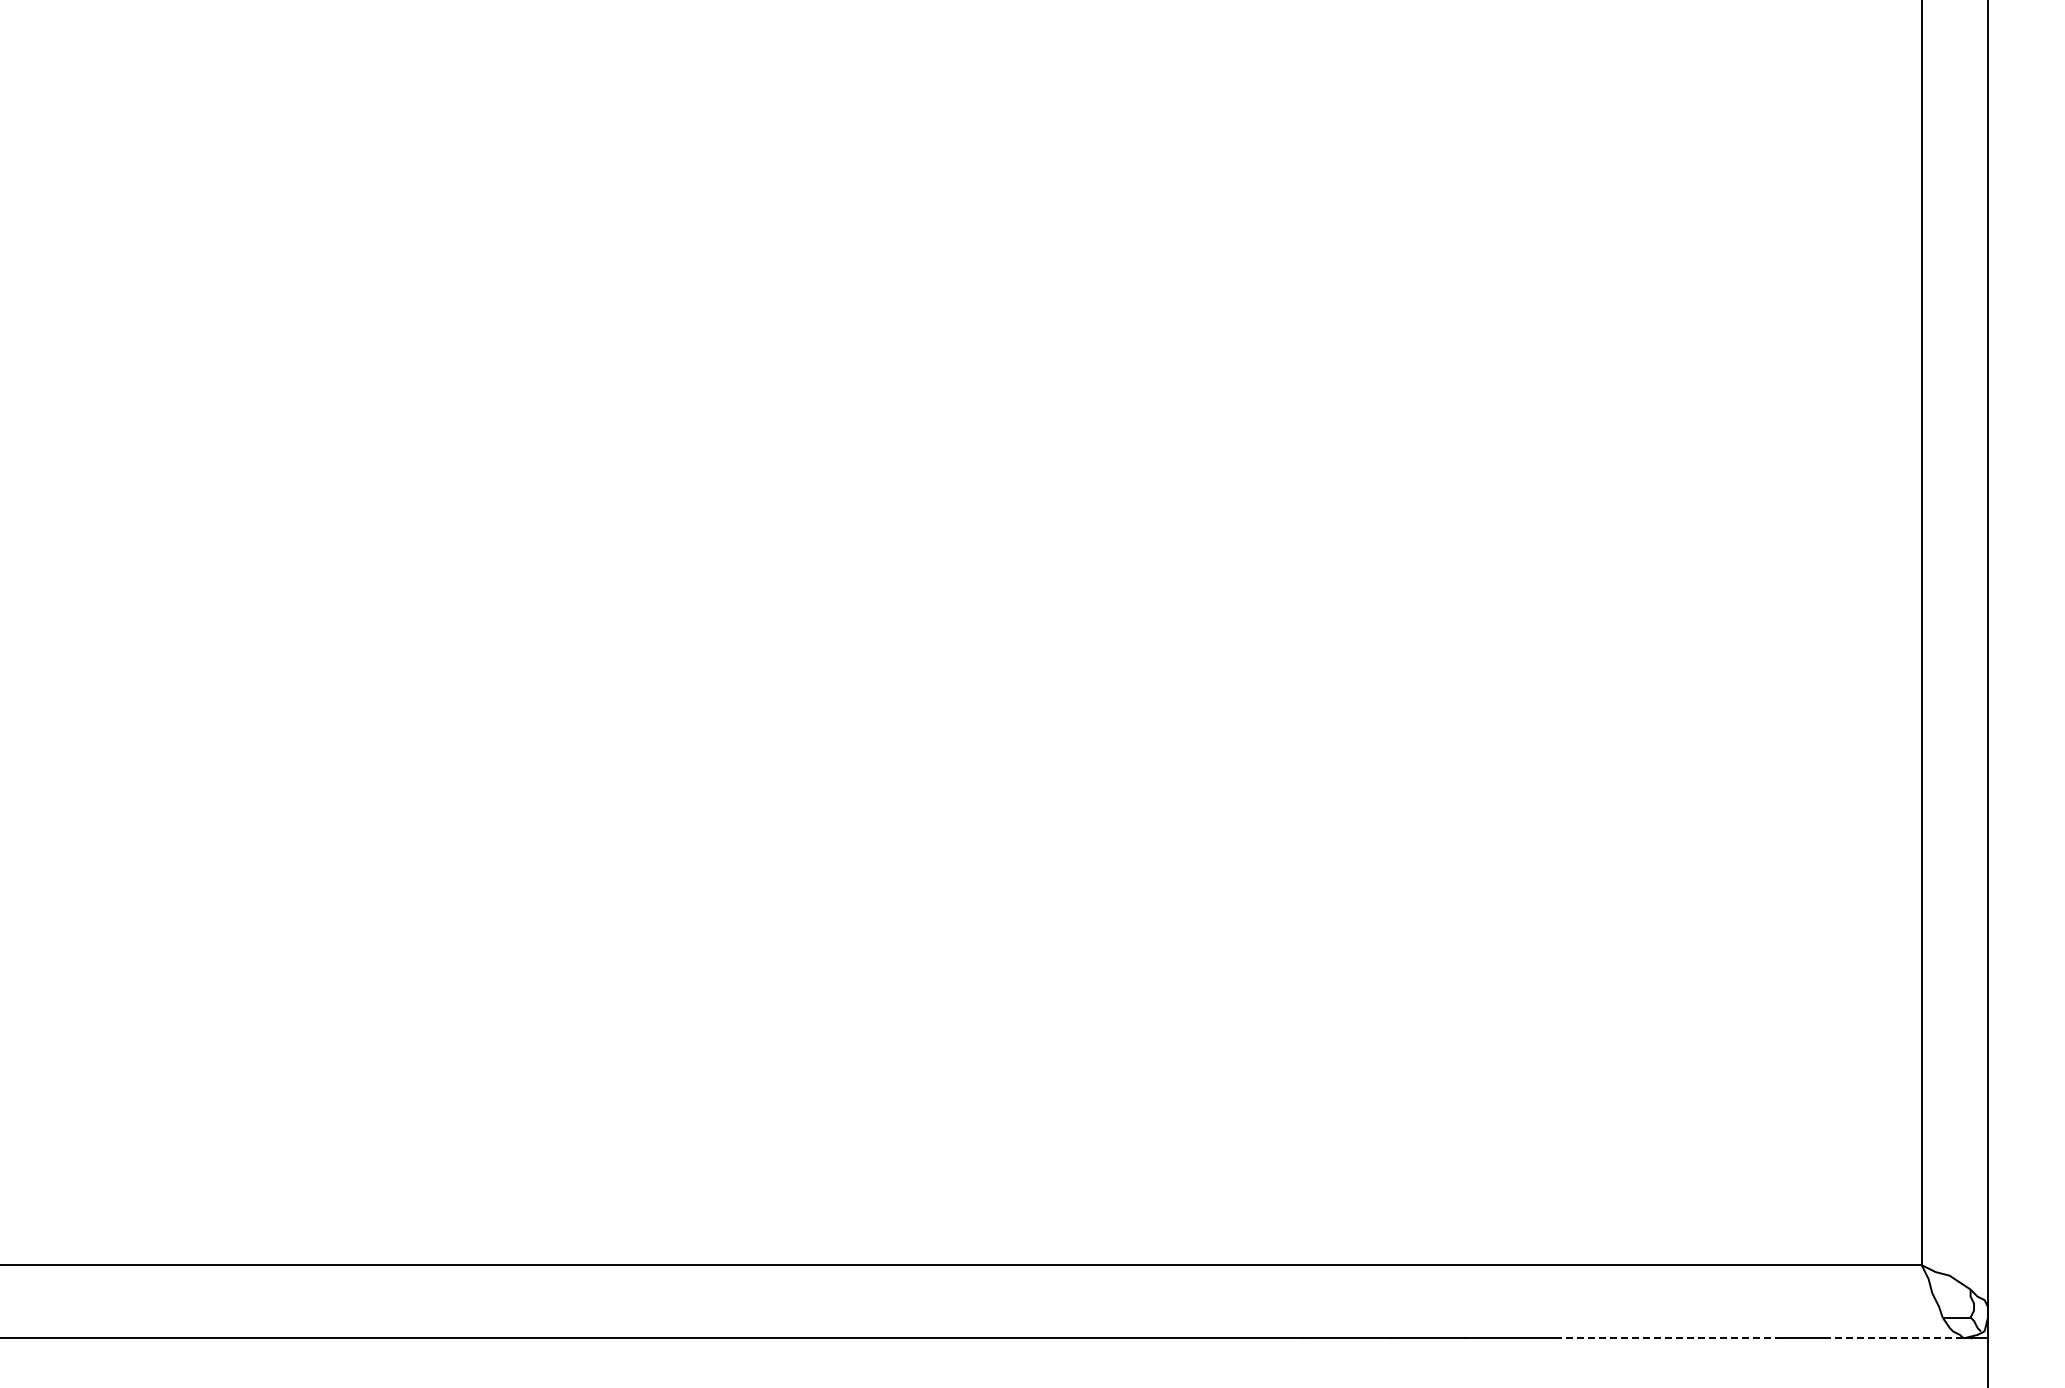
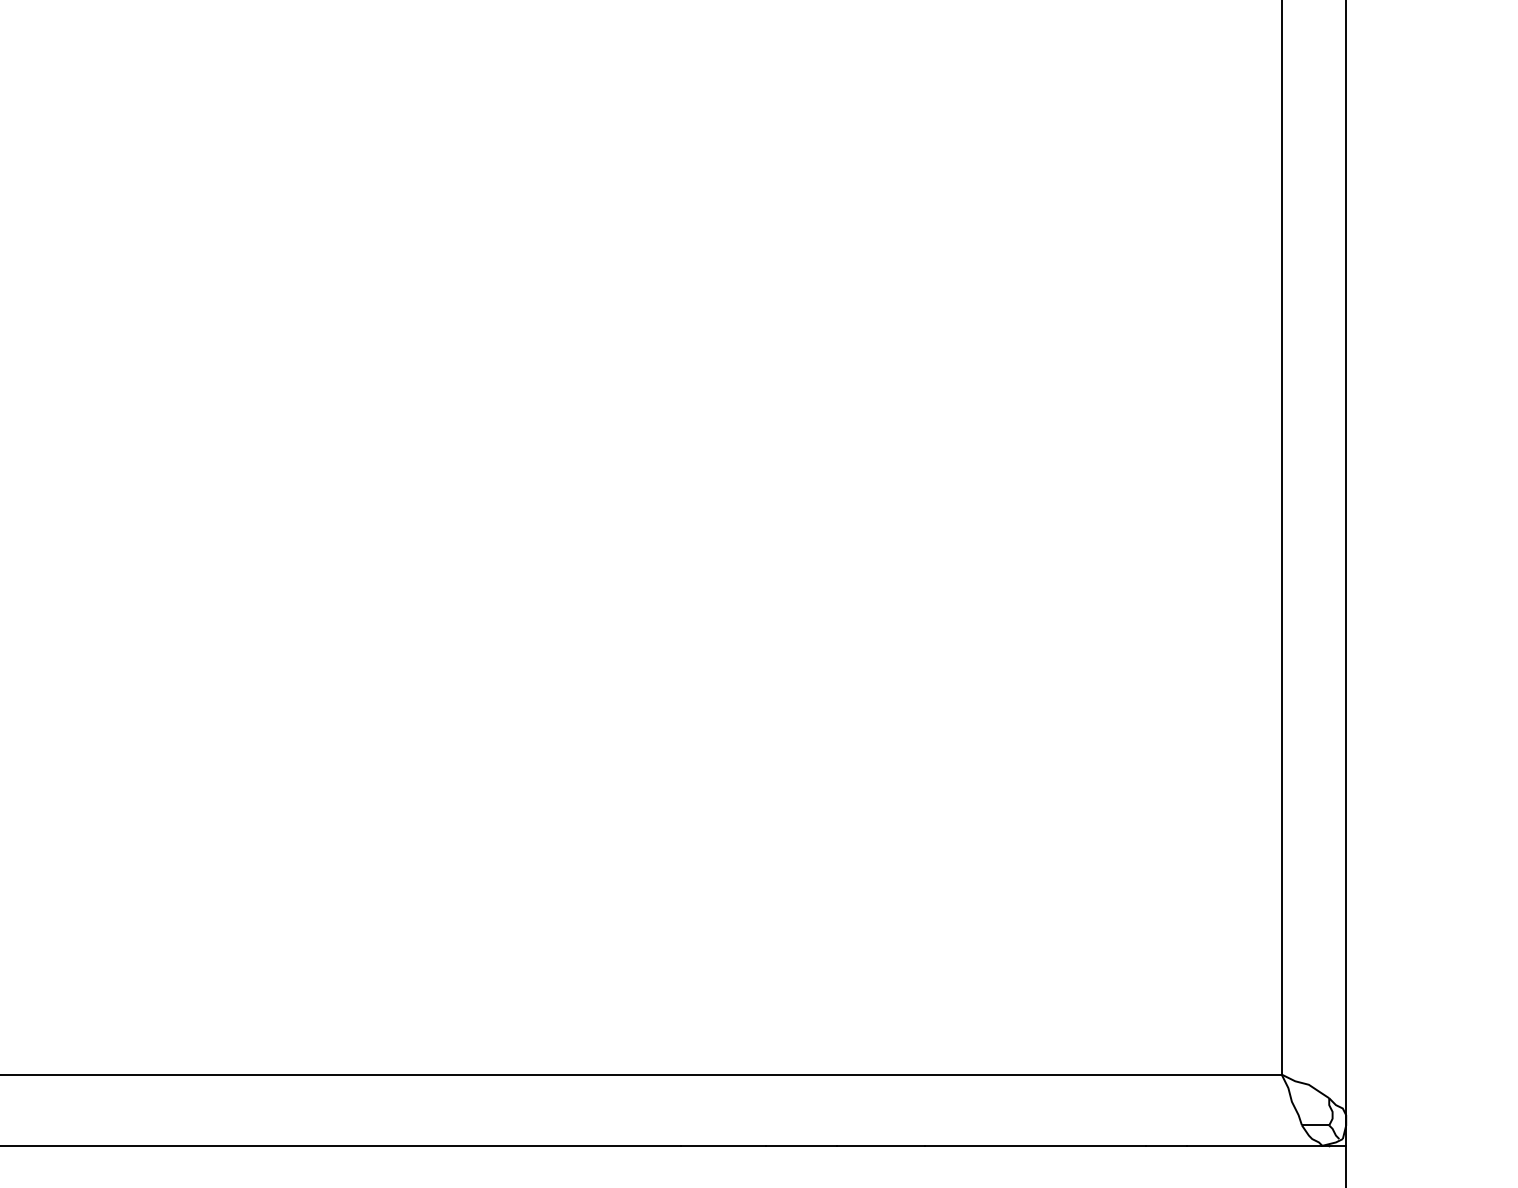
line: (1669, 1338) -> (1036, 1145), dashed -> solid
line: (1893, 1338) -> (1254, 1145), dashed -> solid

